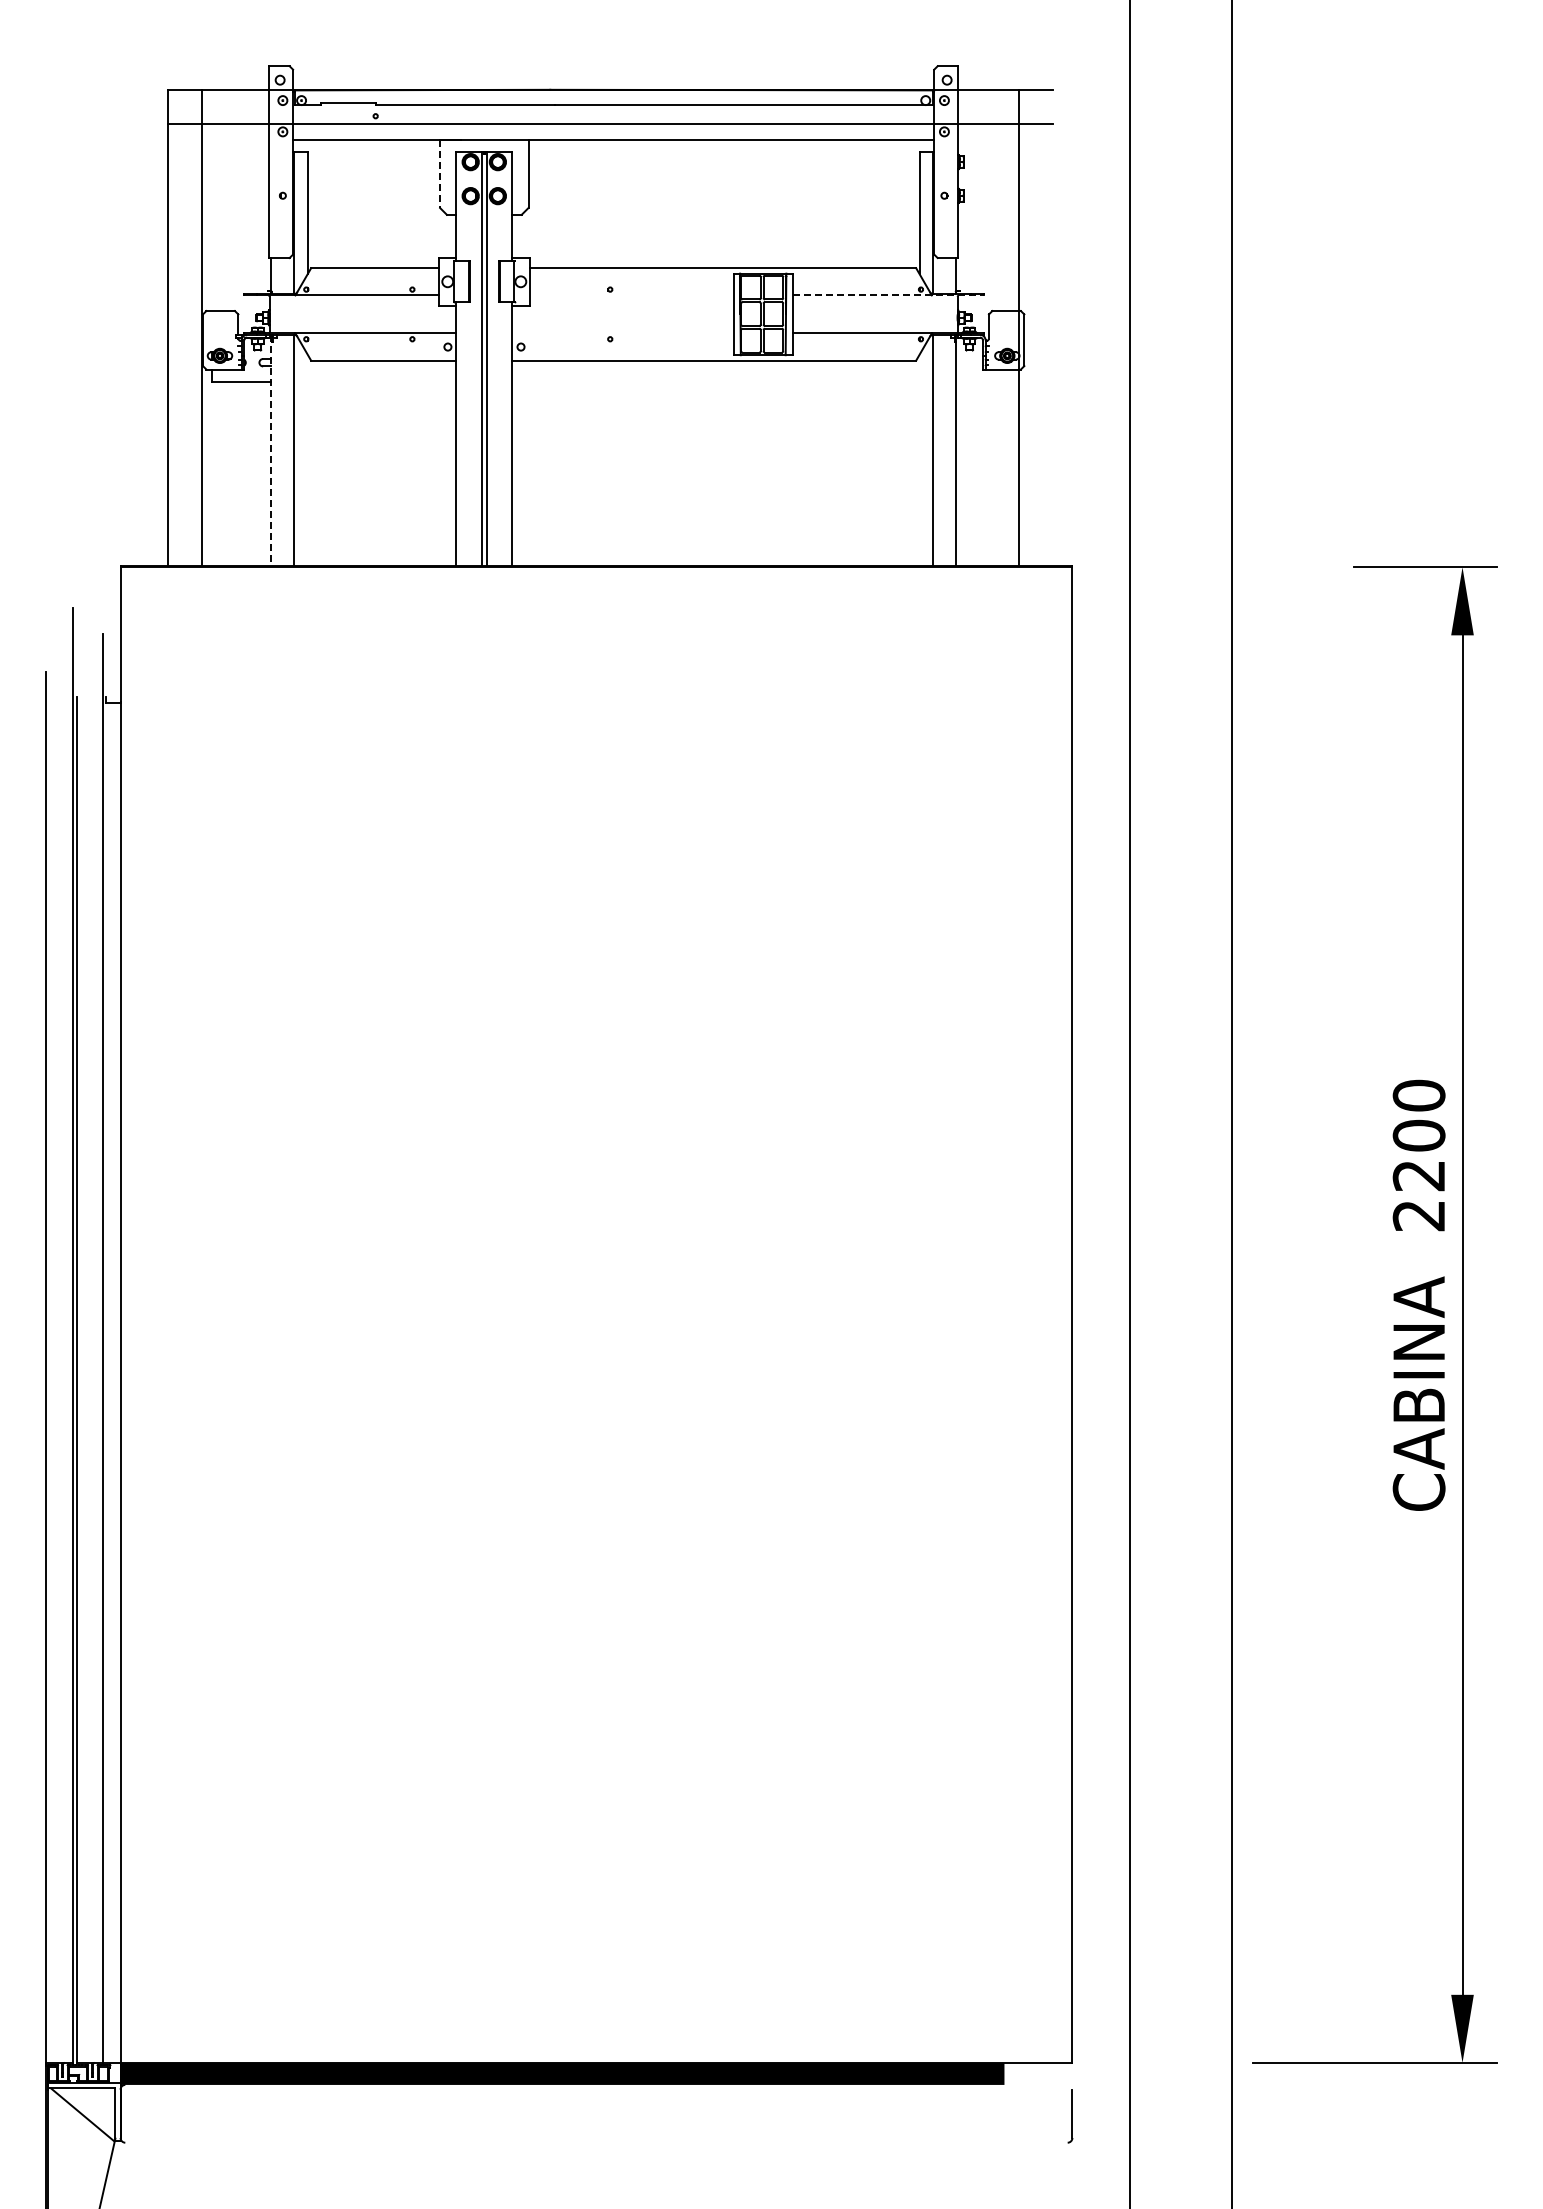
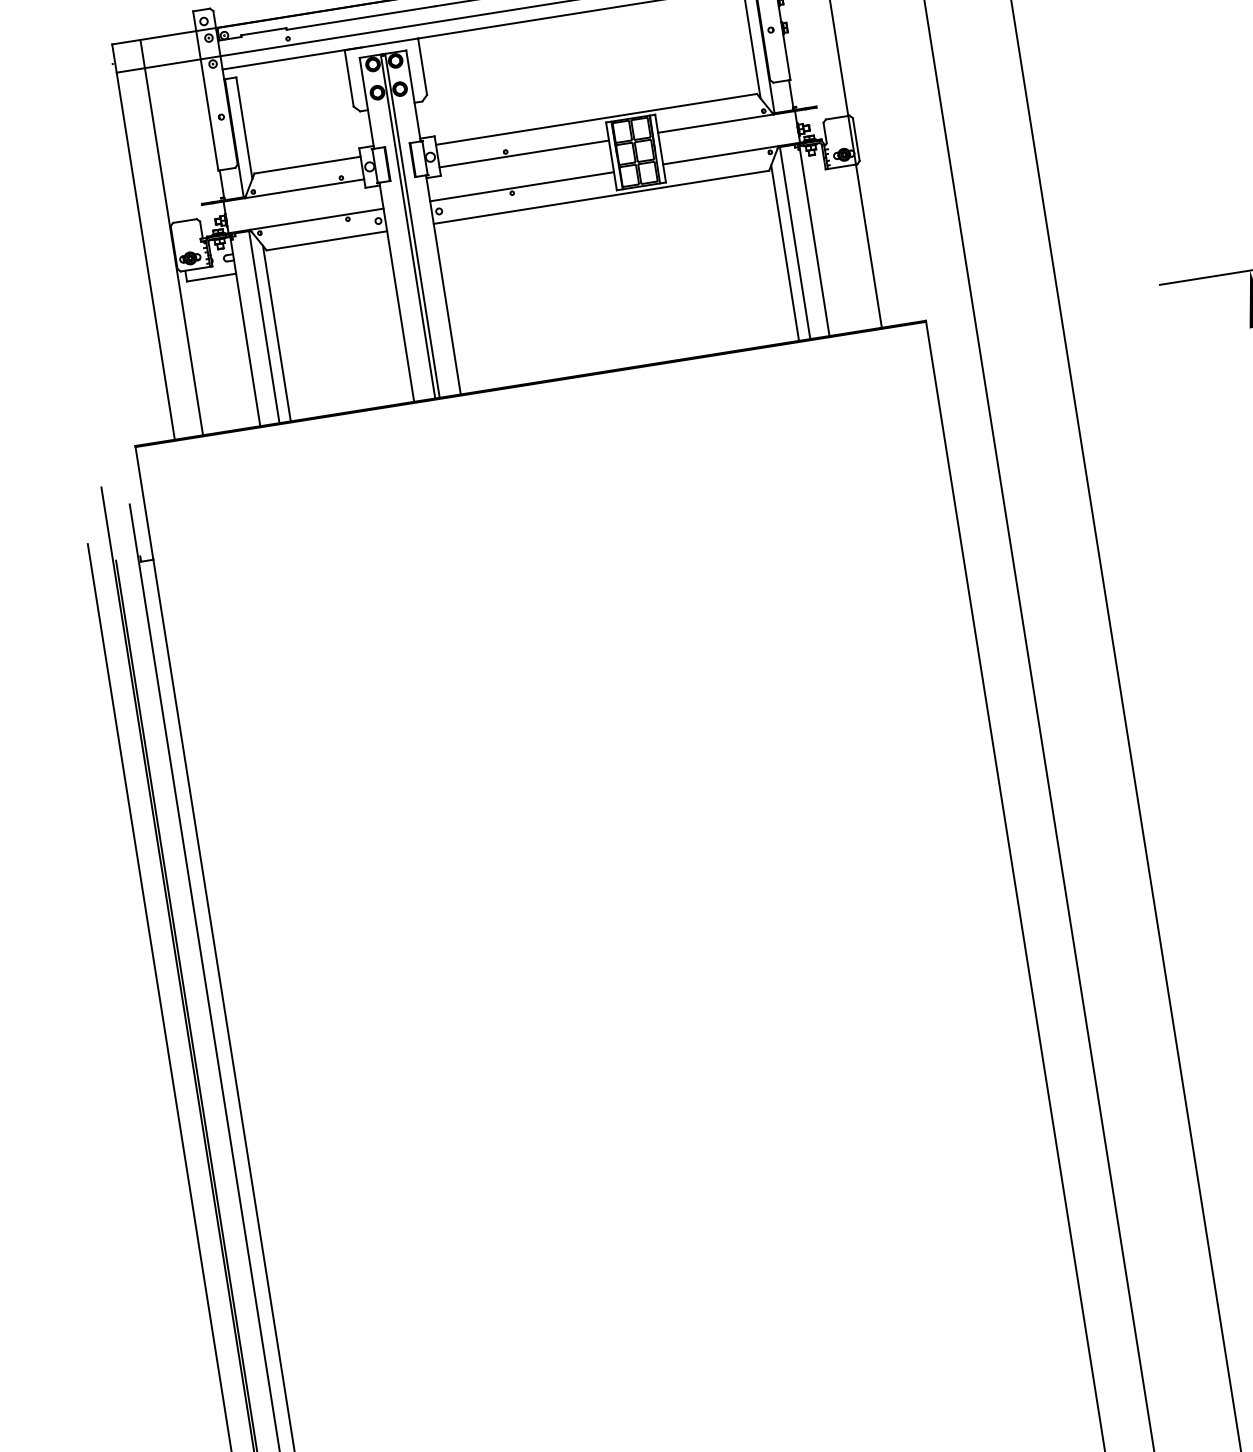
line: (440, 174) -> (349, 78), dashed -> solid
line: (631, 295) -> (524, 154), added
line: (888, 295) -> (737, 120), dashed -> solid
line: (622, 333) -> (521, 186), added
line: (270, 450) -> (244, 330), dashed -> solid
line: (307, 460) -> (276, 333), added
line: (919, 460) -> (785, 253), added

